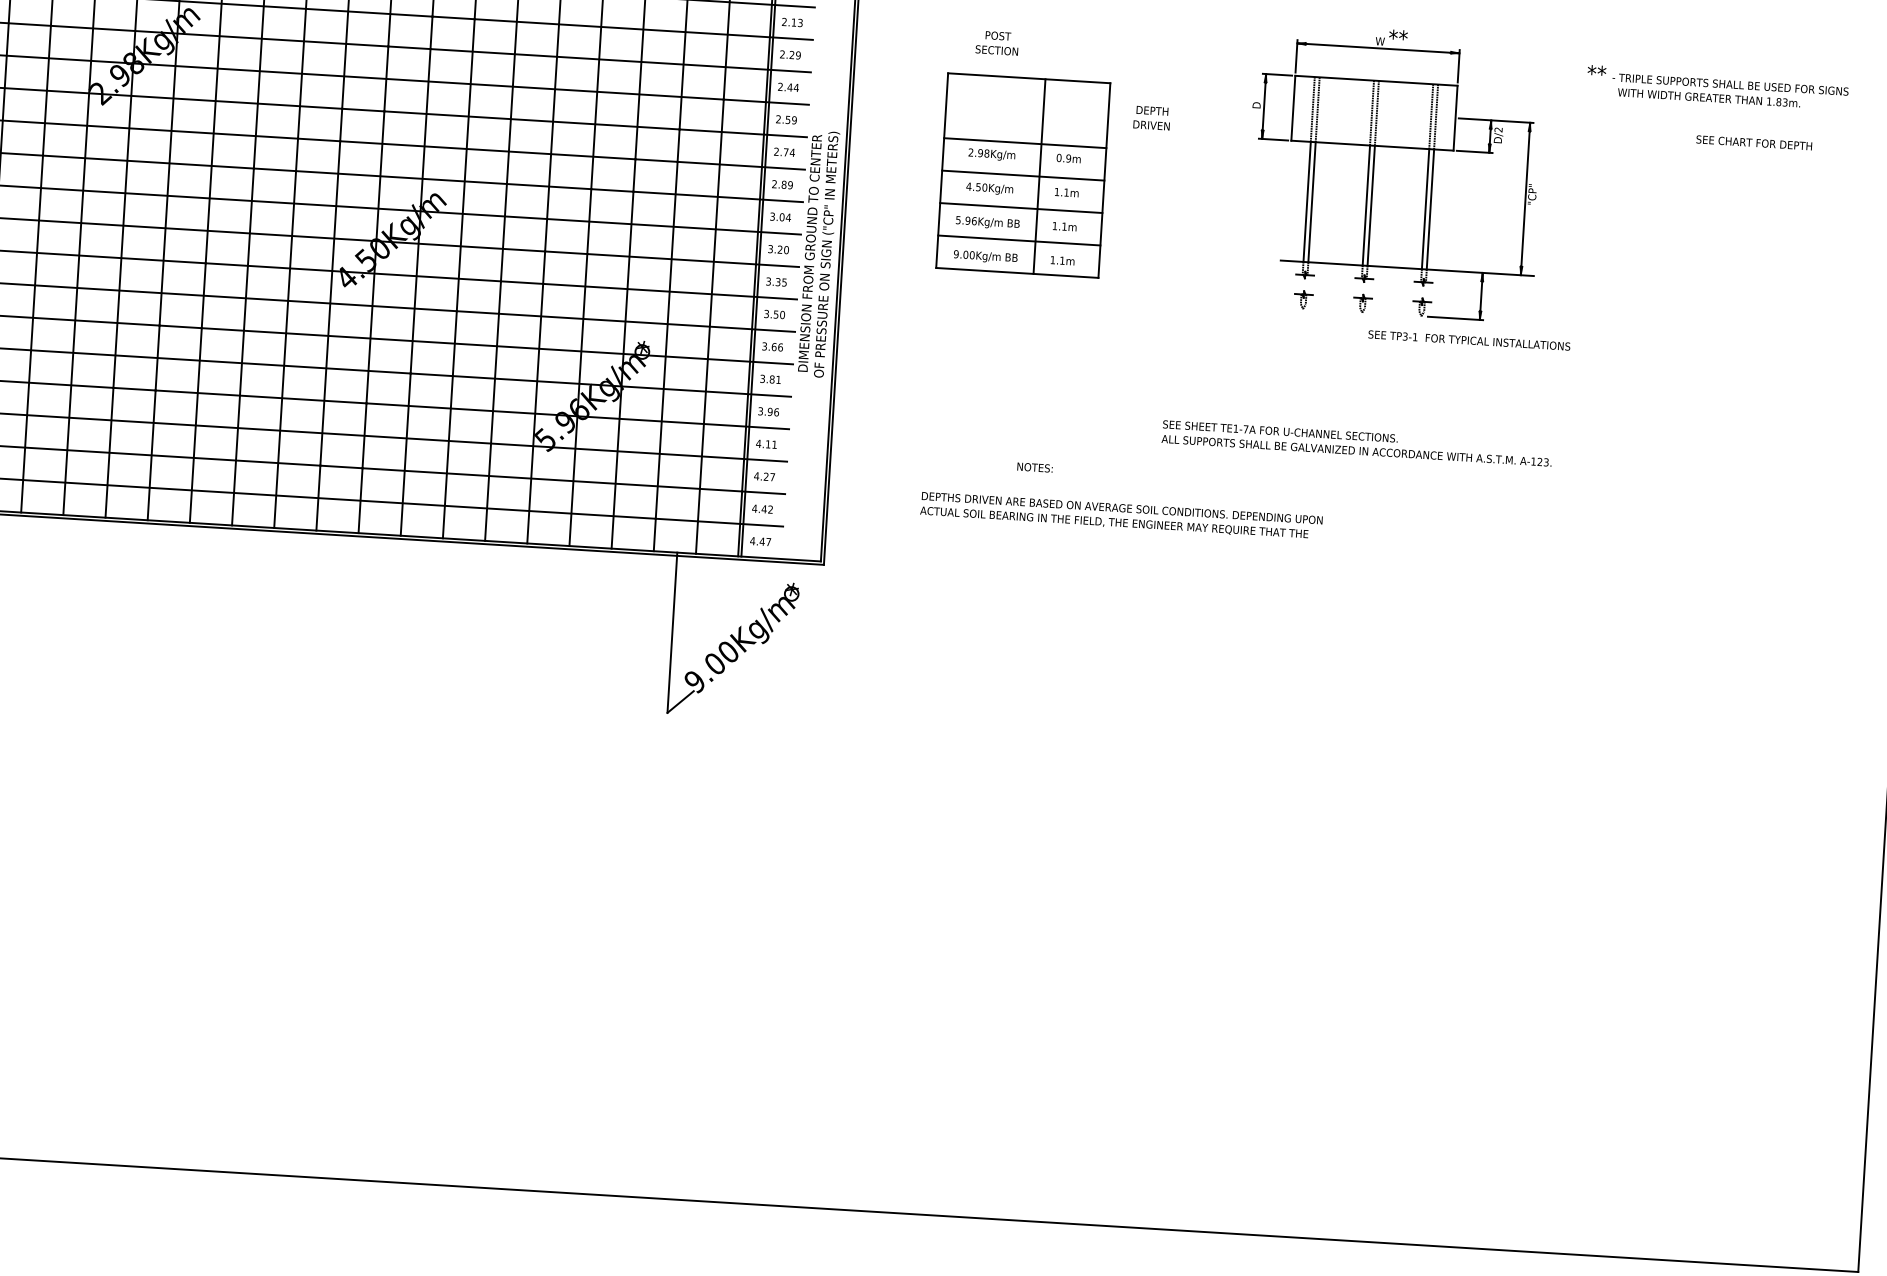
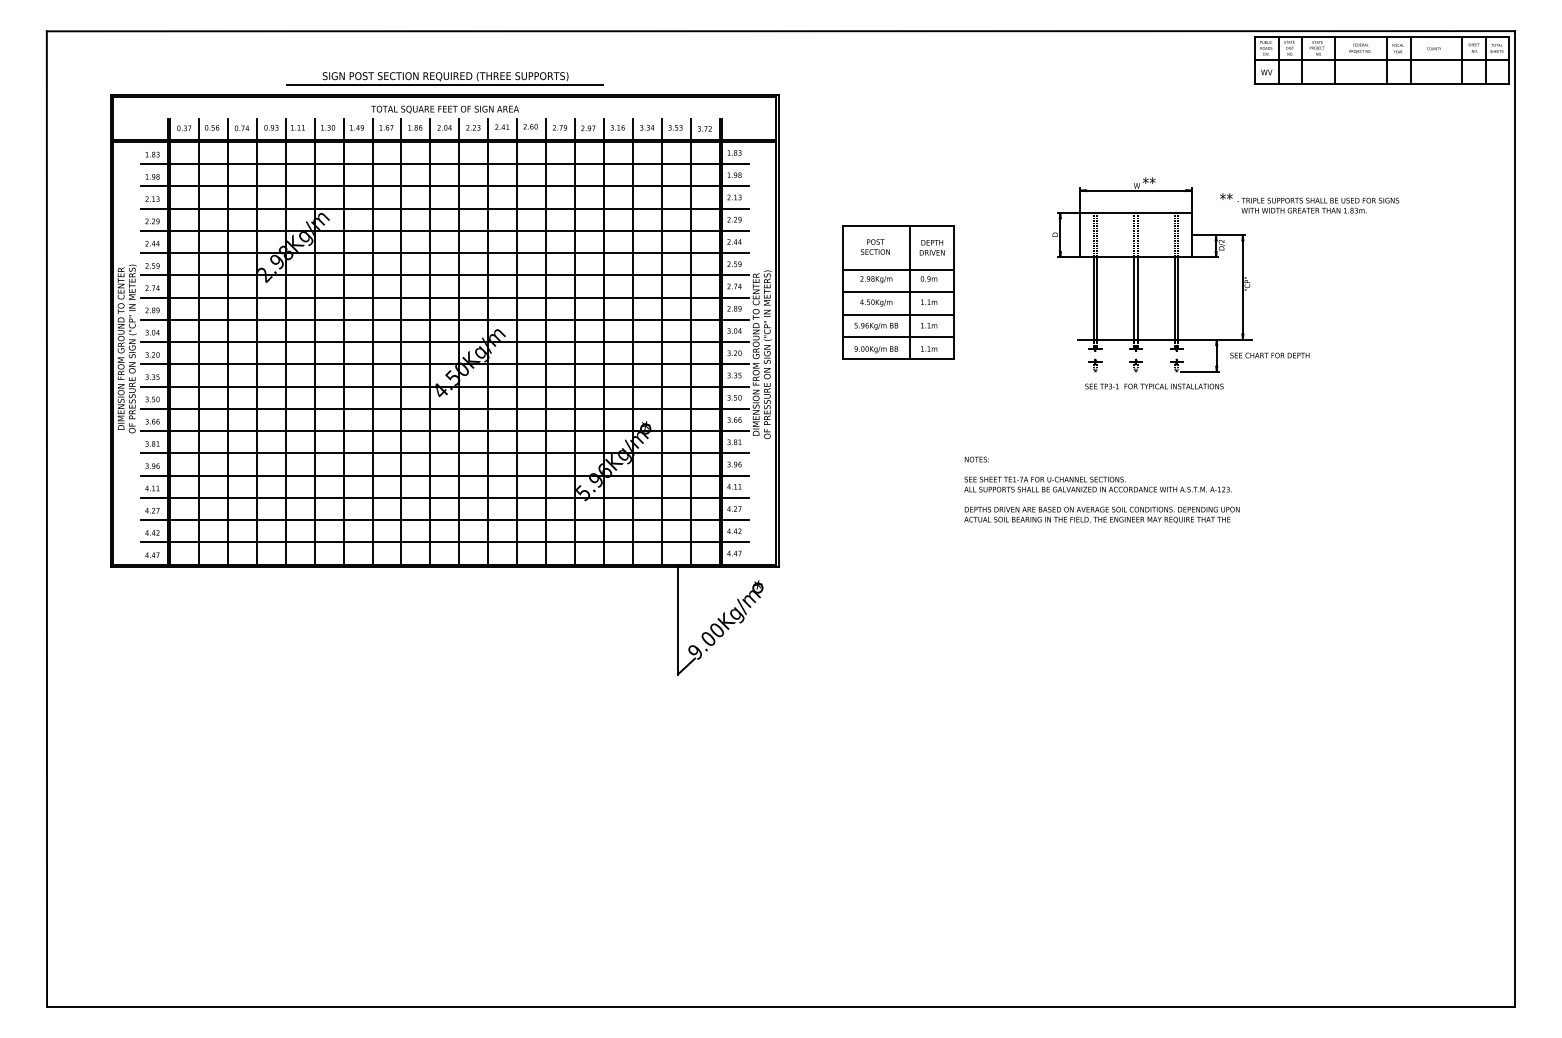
text: (997, 42) -> (875, 246), moved
text: (1717, 87) -> (1309, 203), moved
text: (1150, 117) -> (931, 247), moved
text: (1753, 142) -> (1269, 355), moved
text: (1469, 340) -> (1154, 386), moved
text: (1356, 443) -> (1097, 484), moved
text: (1034, 467) -> (976, 459), moved
text: (1120, 515) -> (1101, 514), moved

